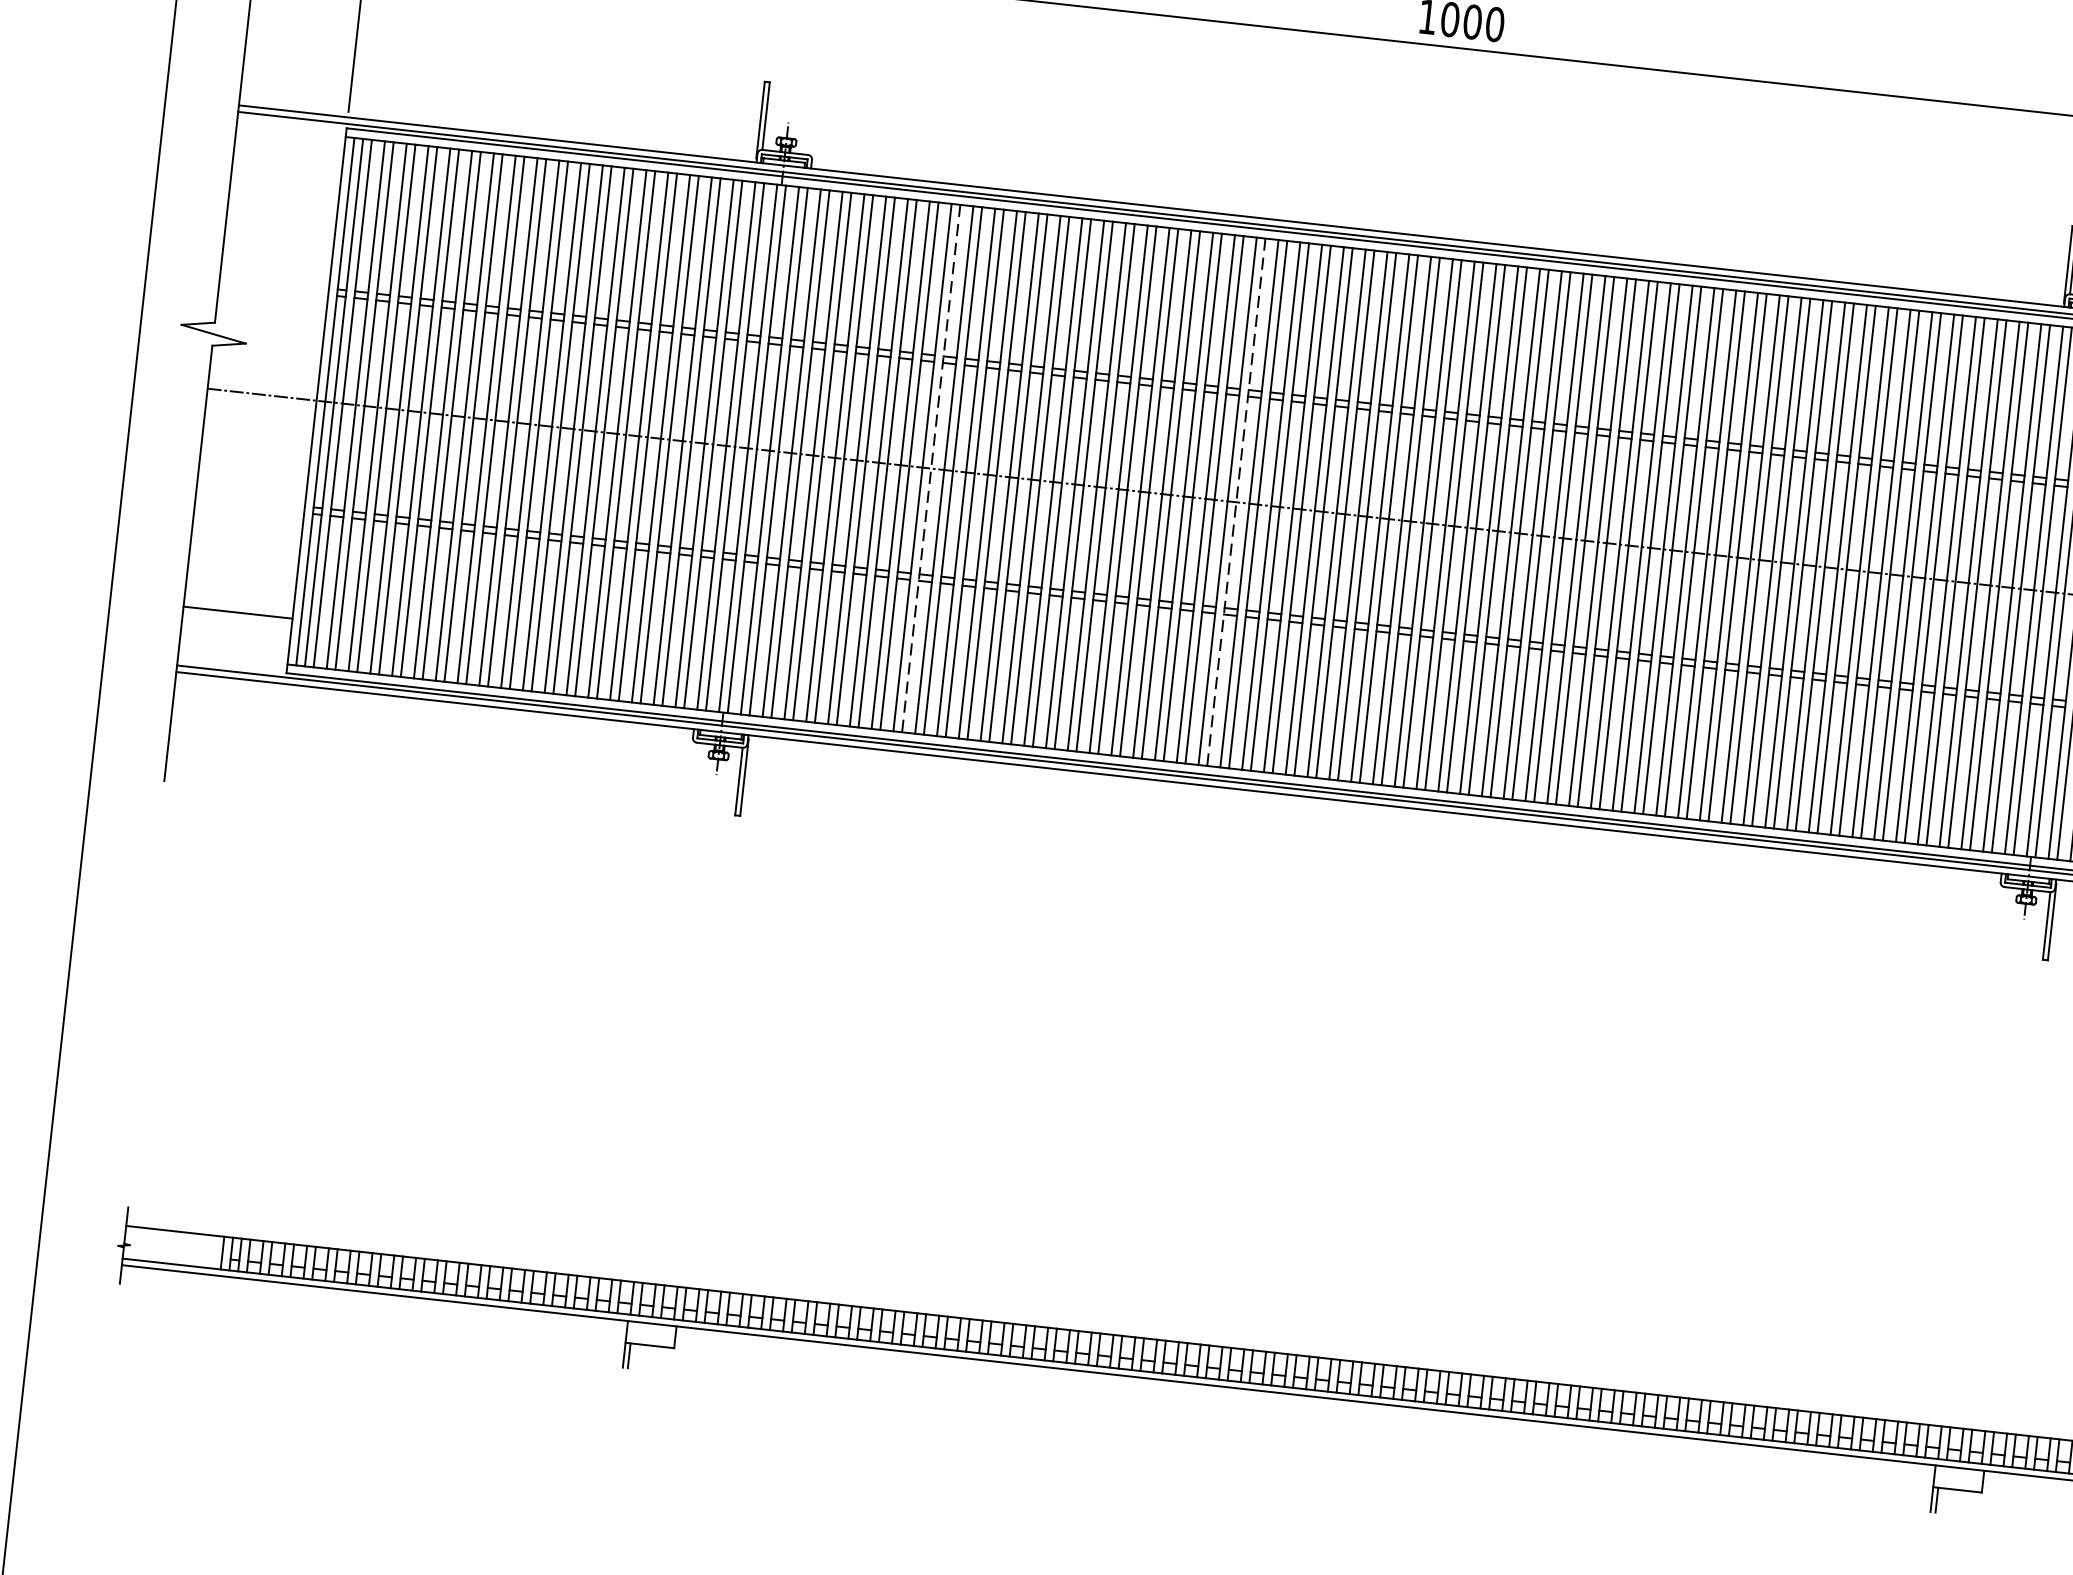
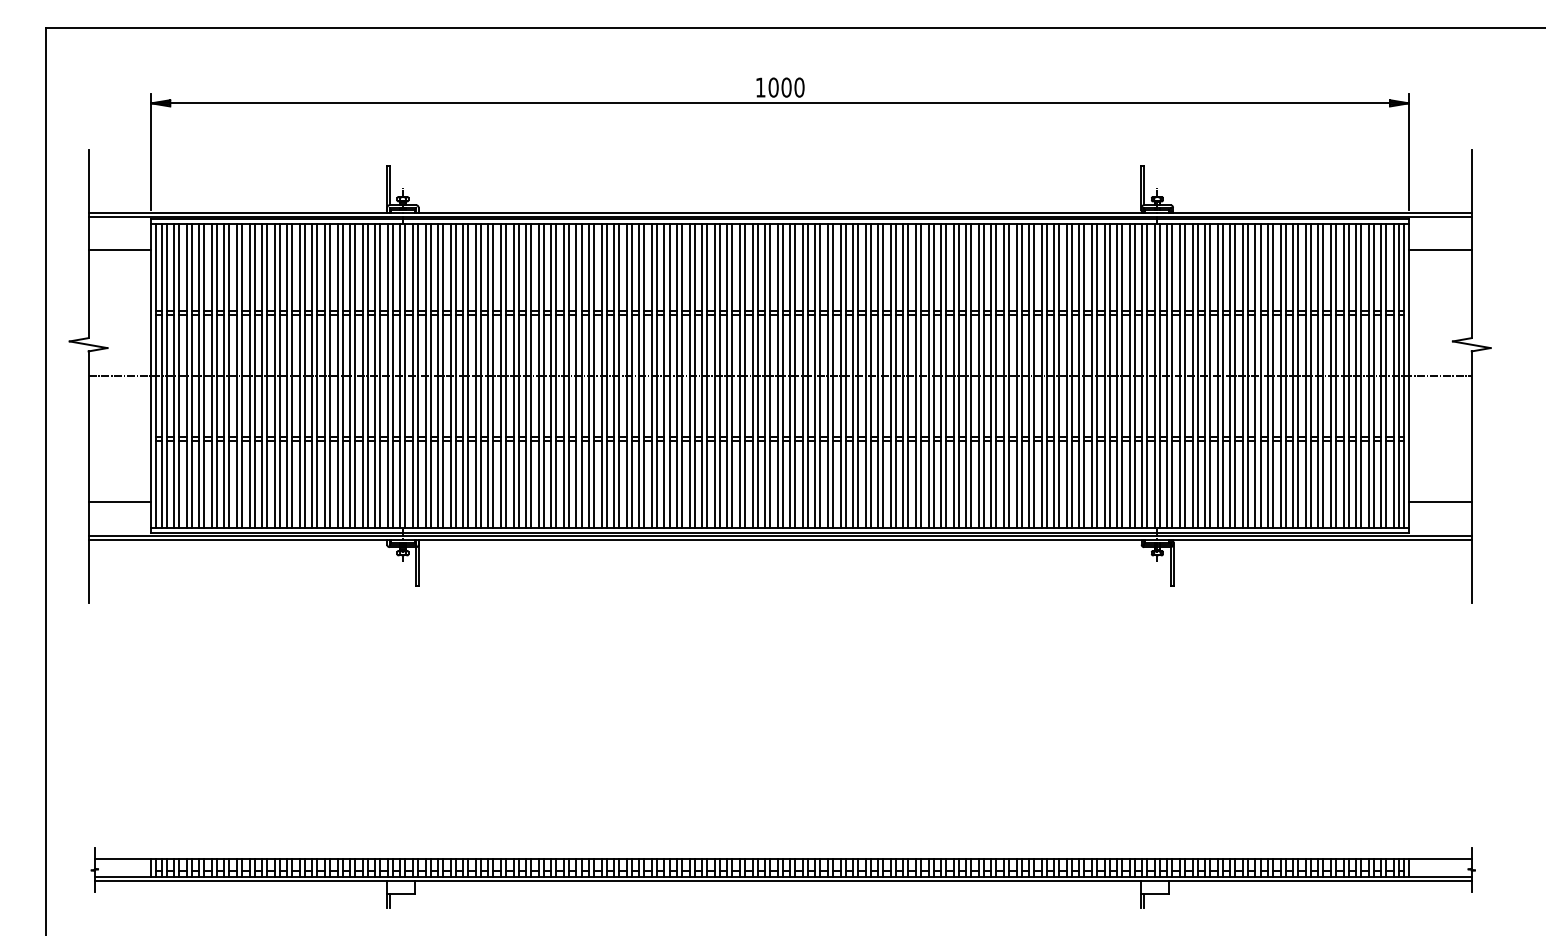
line: (285, 176) -> (119, 250), added
line: (931, 469) -> (506, 376), dashed -> solid
line: (1237, 502) -> (682, 376), dashed -> solid

